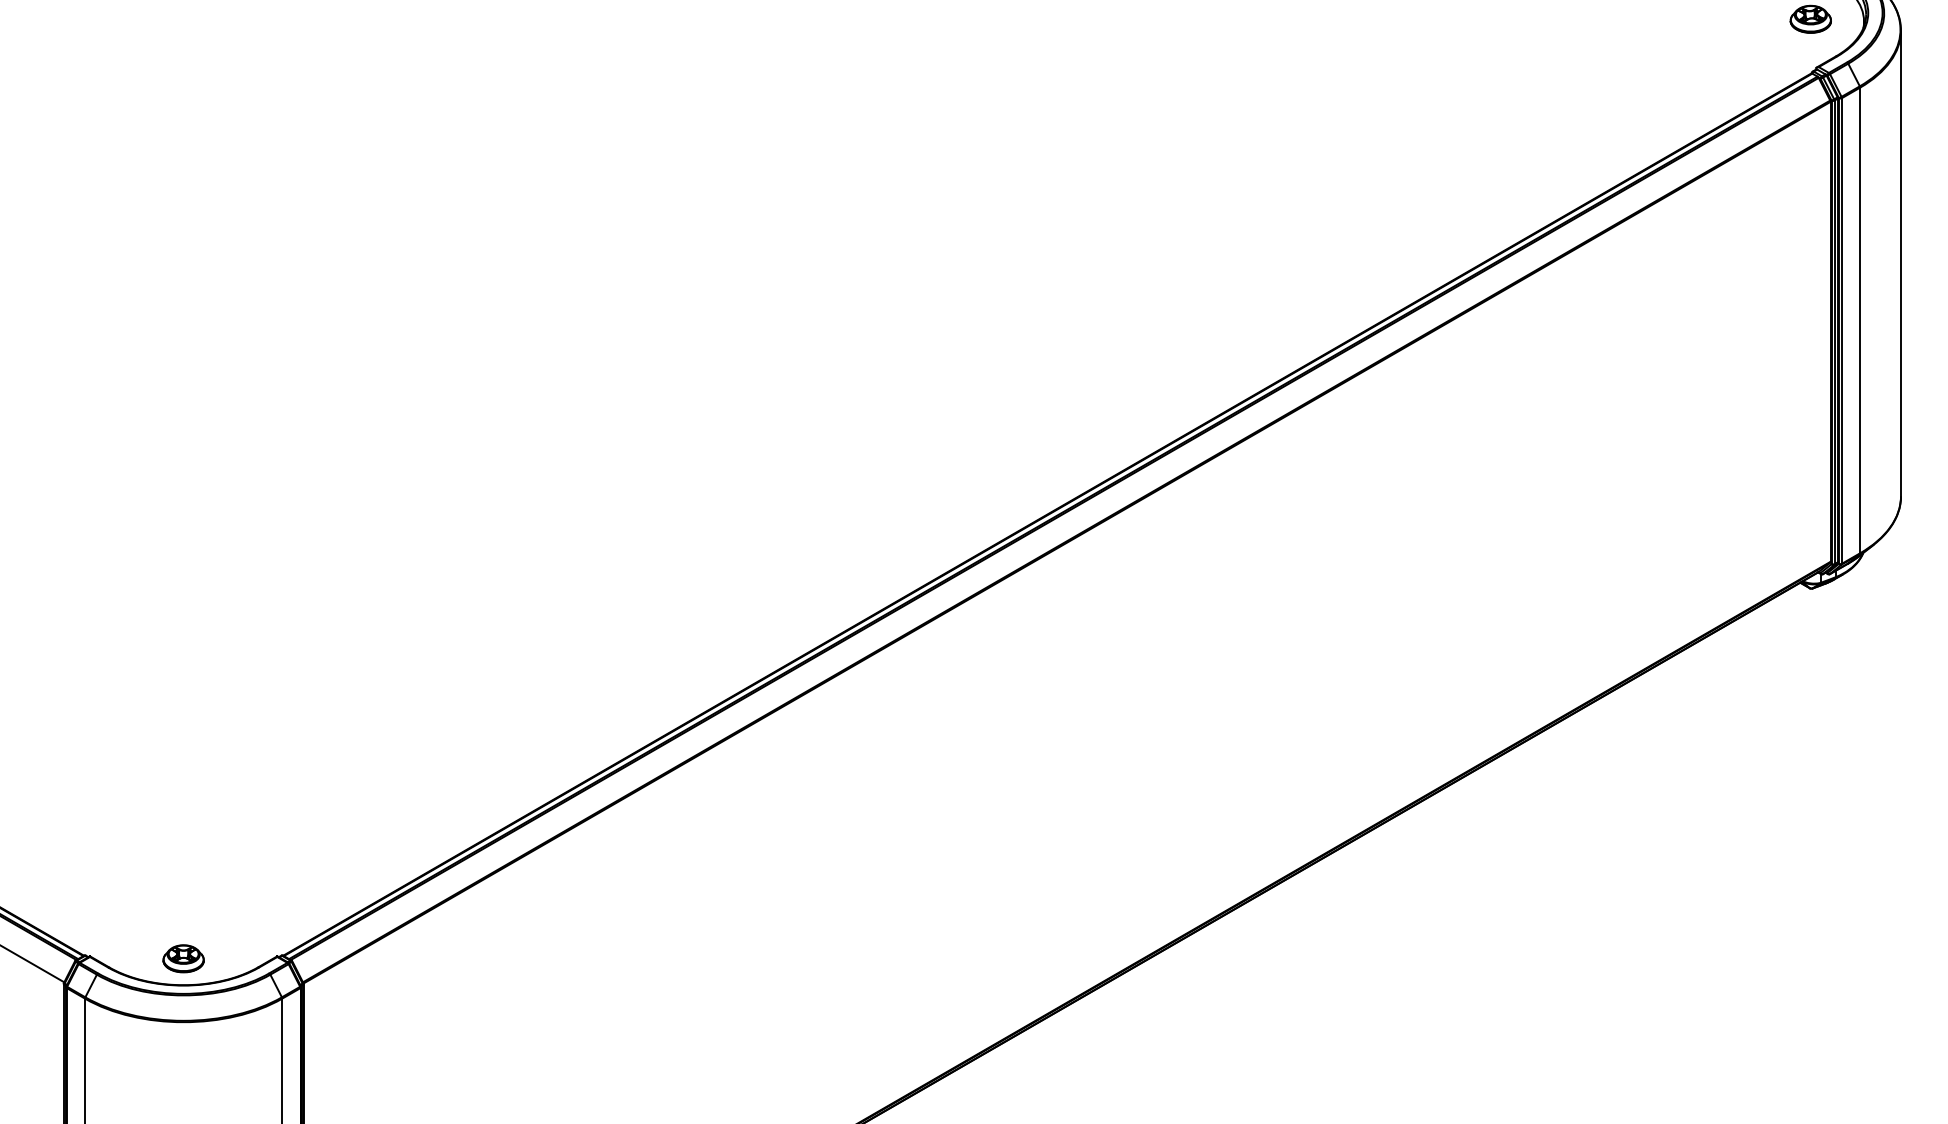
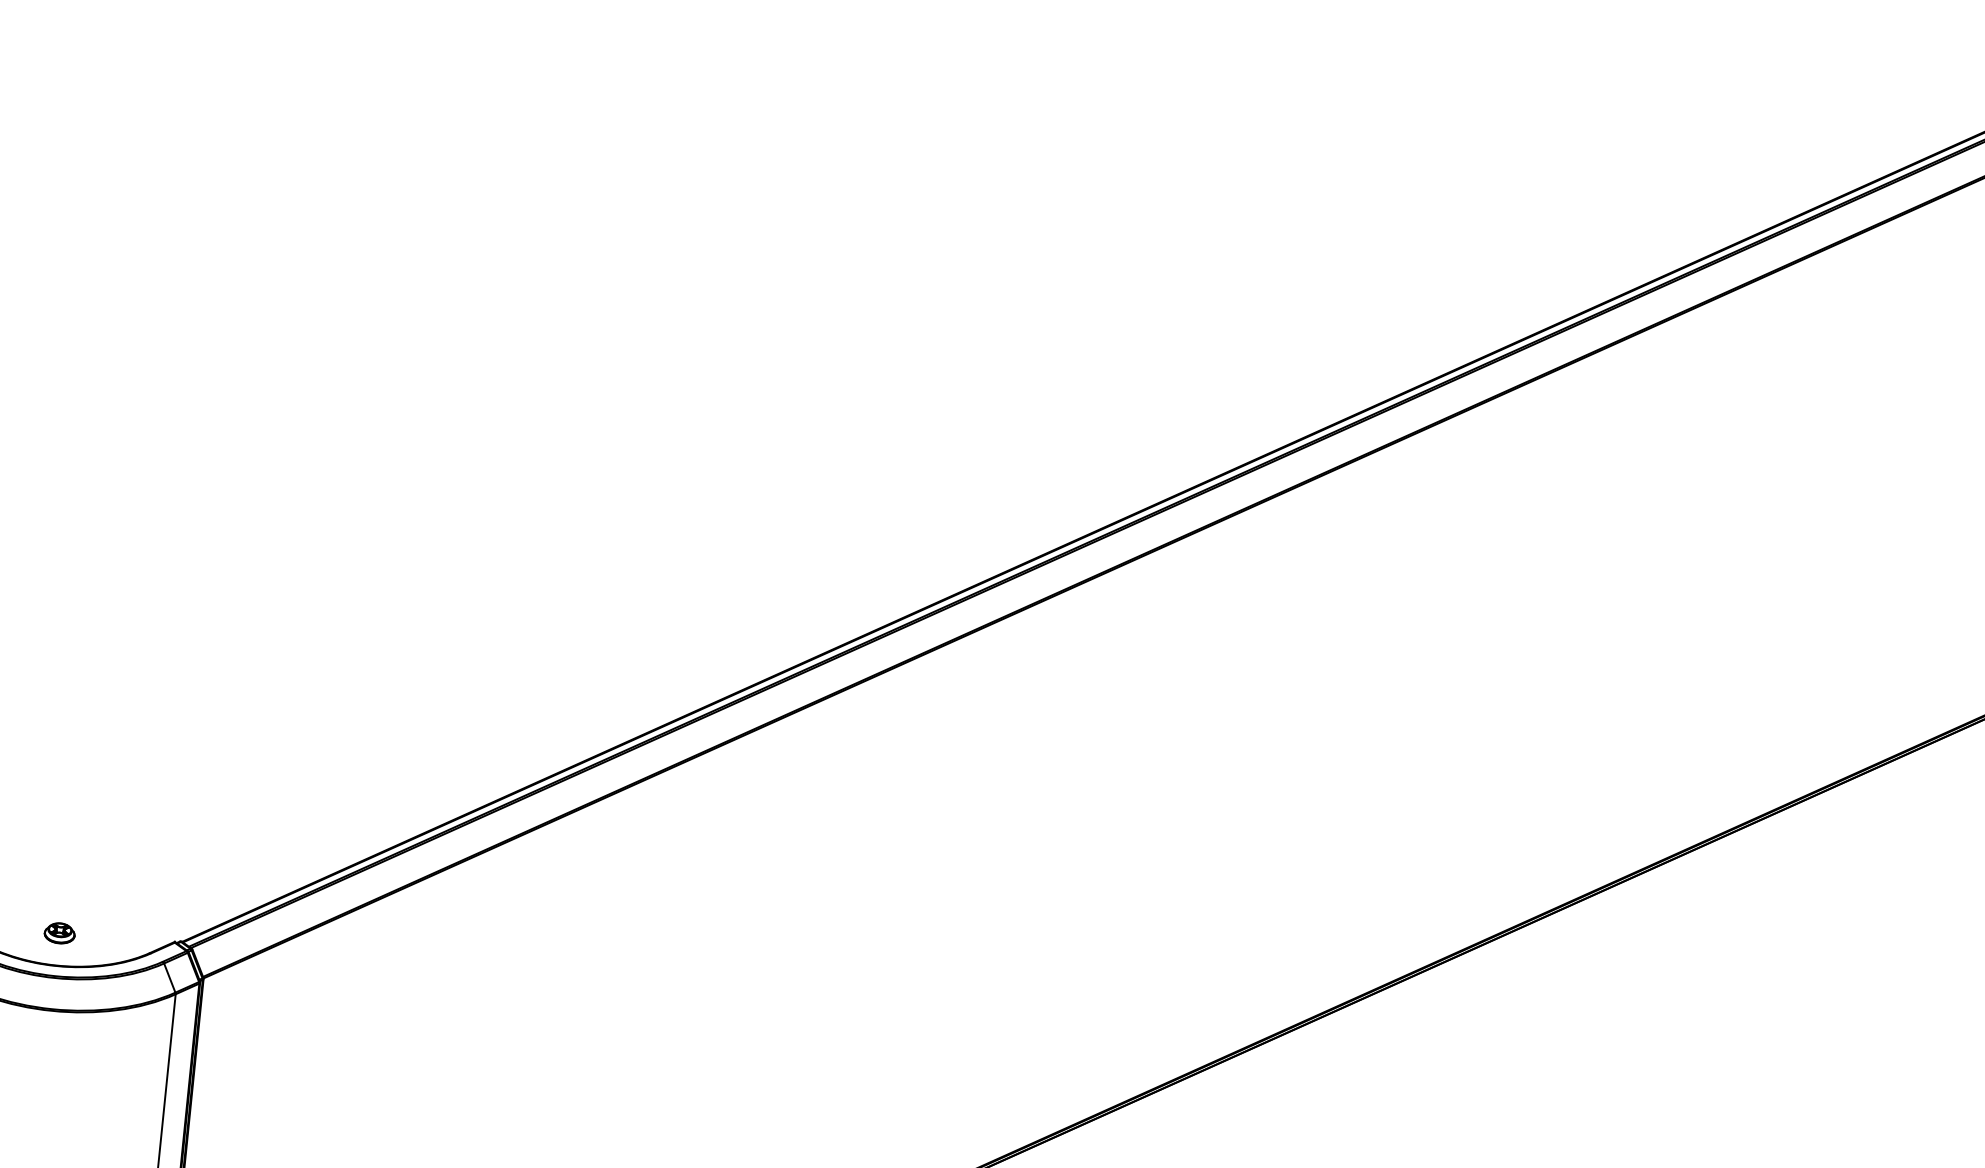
part: (183, 958) -> (59, 932), size x0.6

